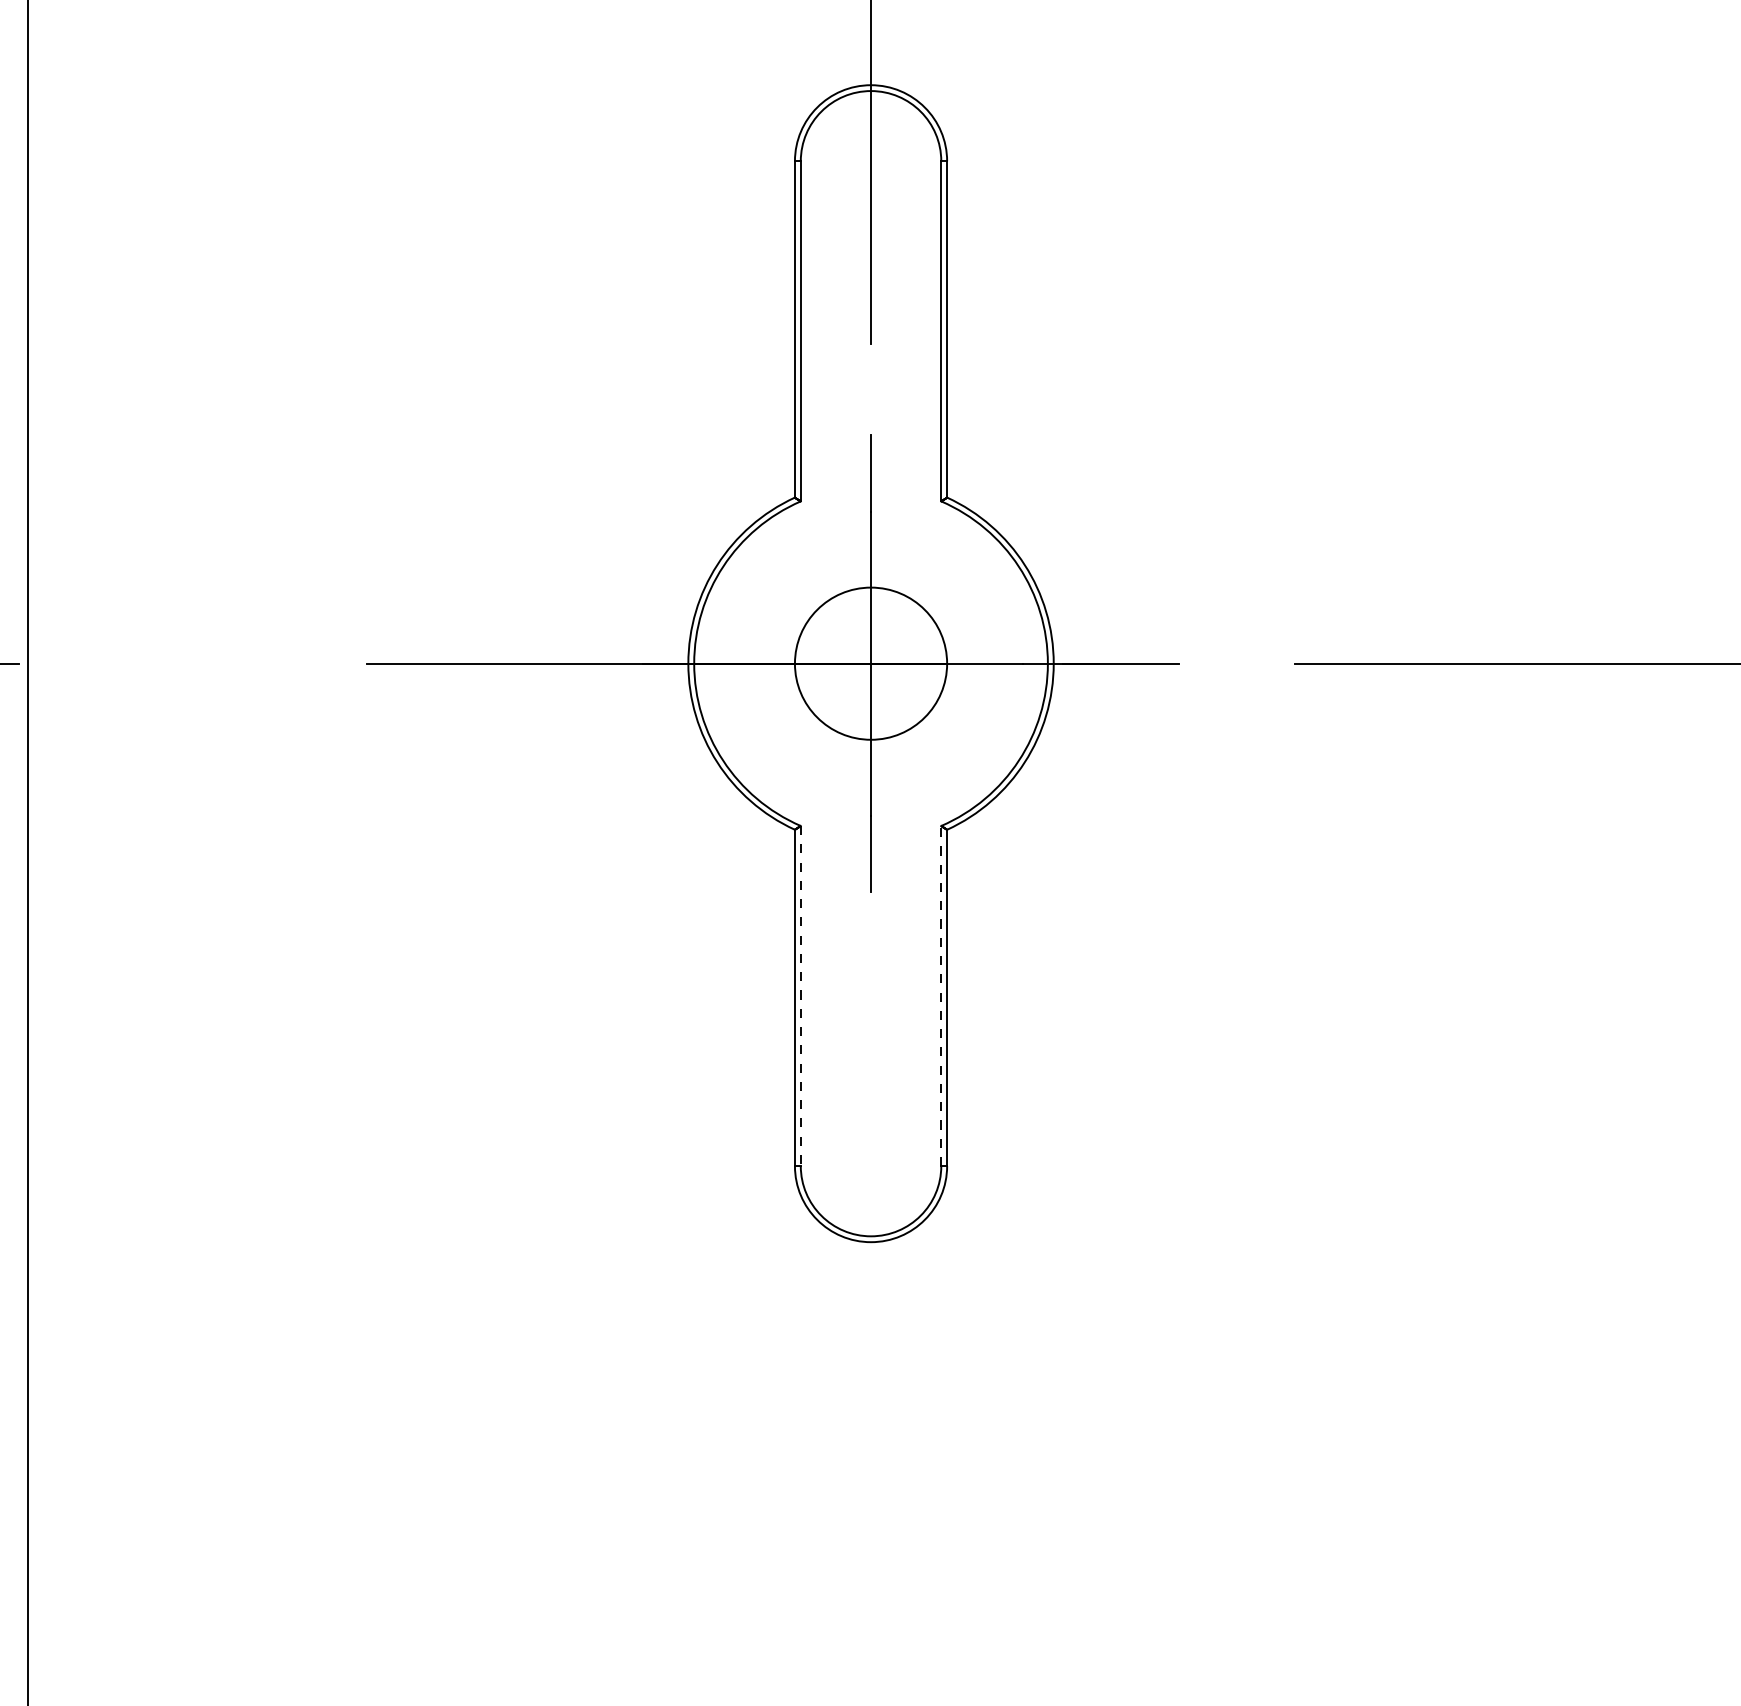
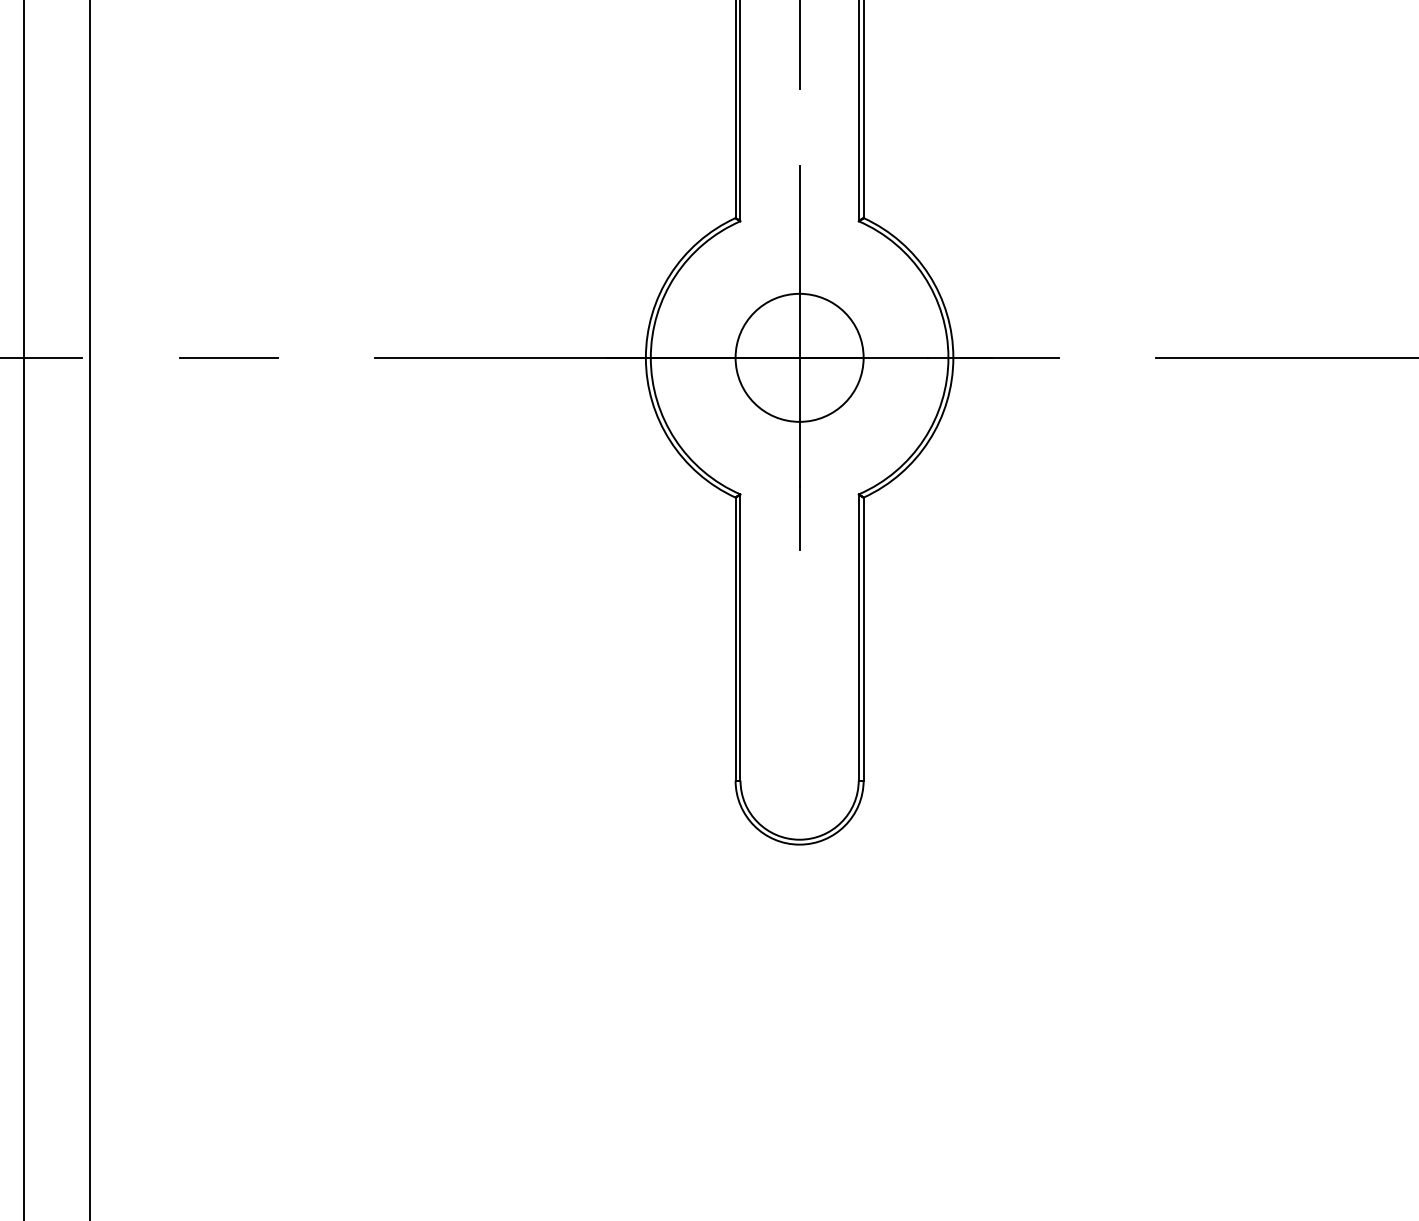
line: (192, 663) -> (228, 357), added
line: (941, 995) -> (858, 637), dashed -> solid
line: (800, 996) -> (740, 637), dashed -> solid

